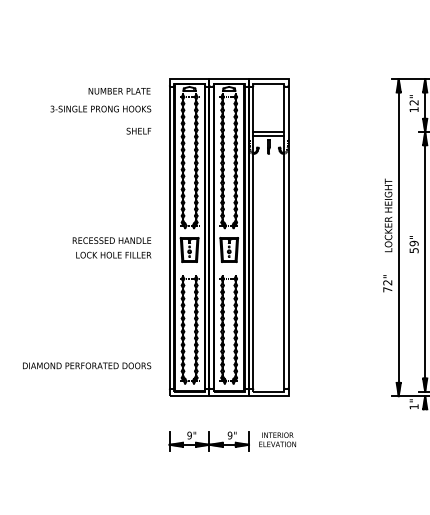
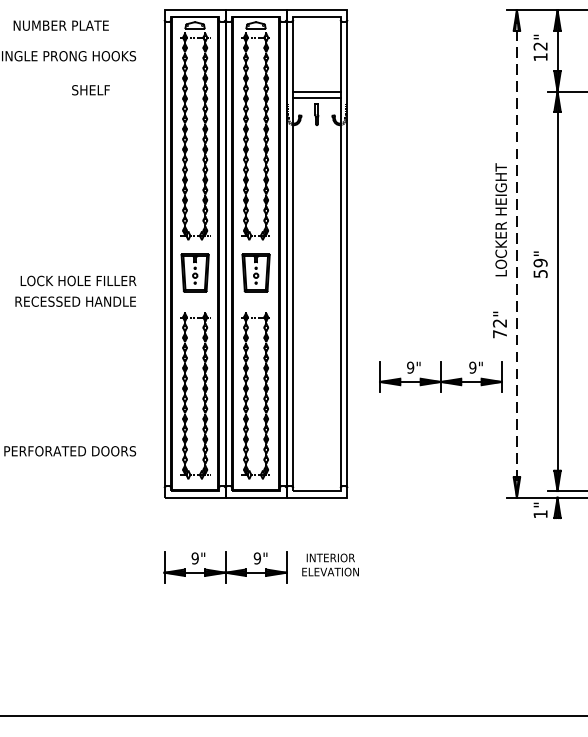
text: (119, 91) -> (61, 26), moved
text: (138, 130) -> (90, 89), moved
line: (398, 237) -> (516, 253), solid -> dashed
text: (111, 240) -> (74, 301), moved
part: (348, 317) -> (439, 376), added

